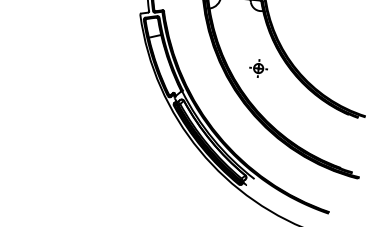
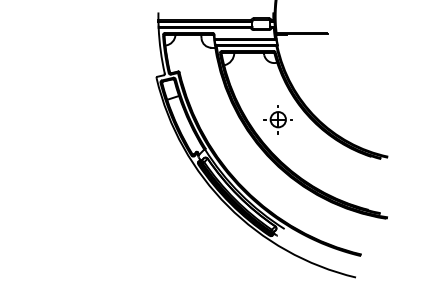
part: (257, 68) -> (277, 119), size x1.67

